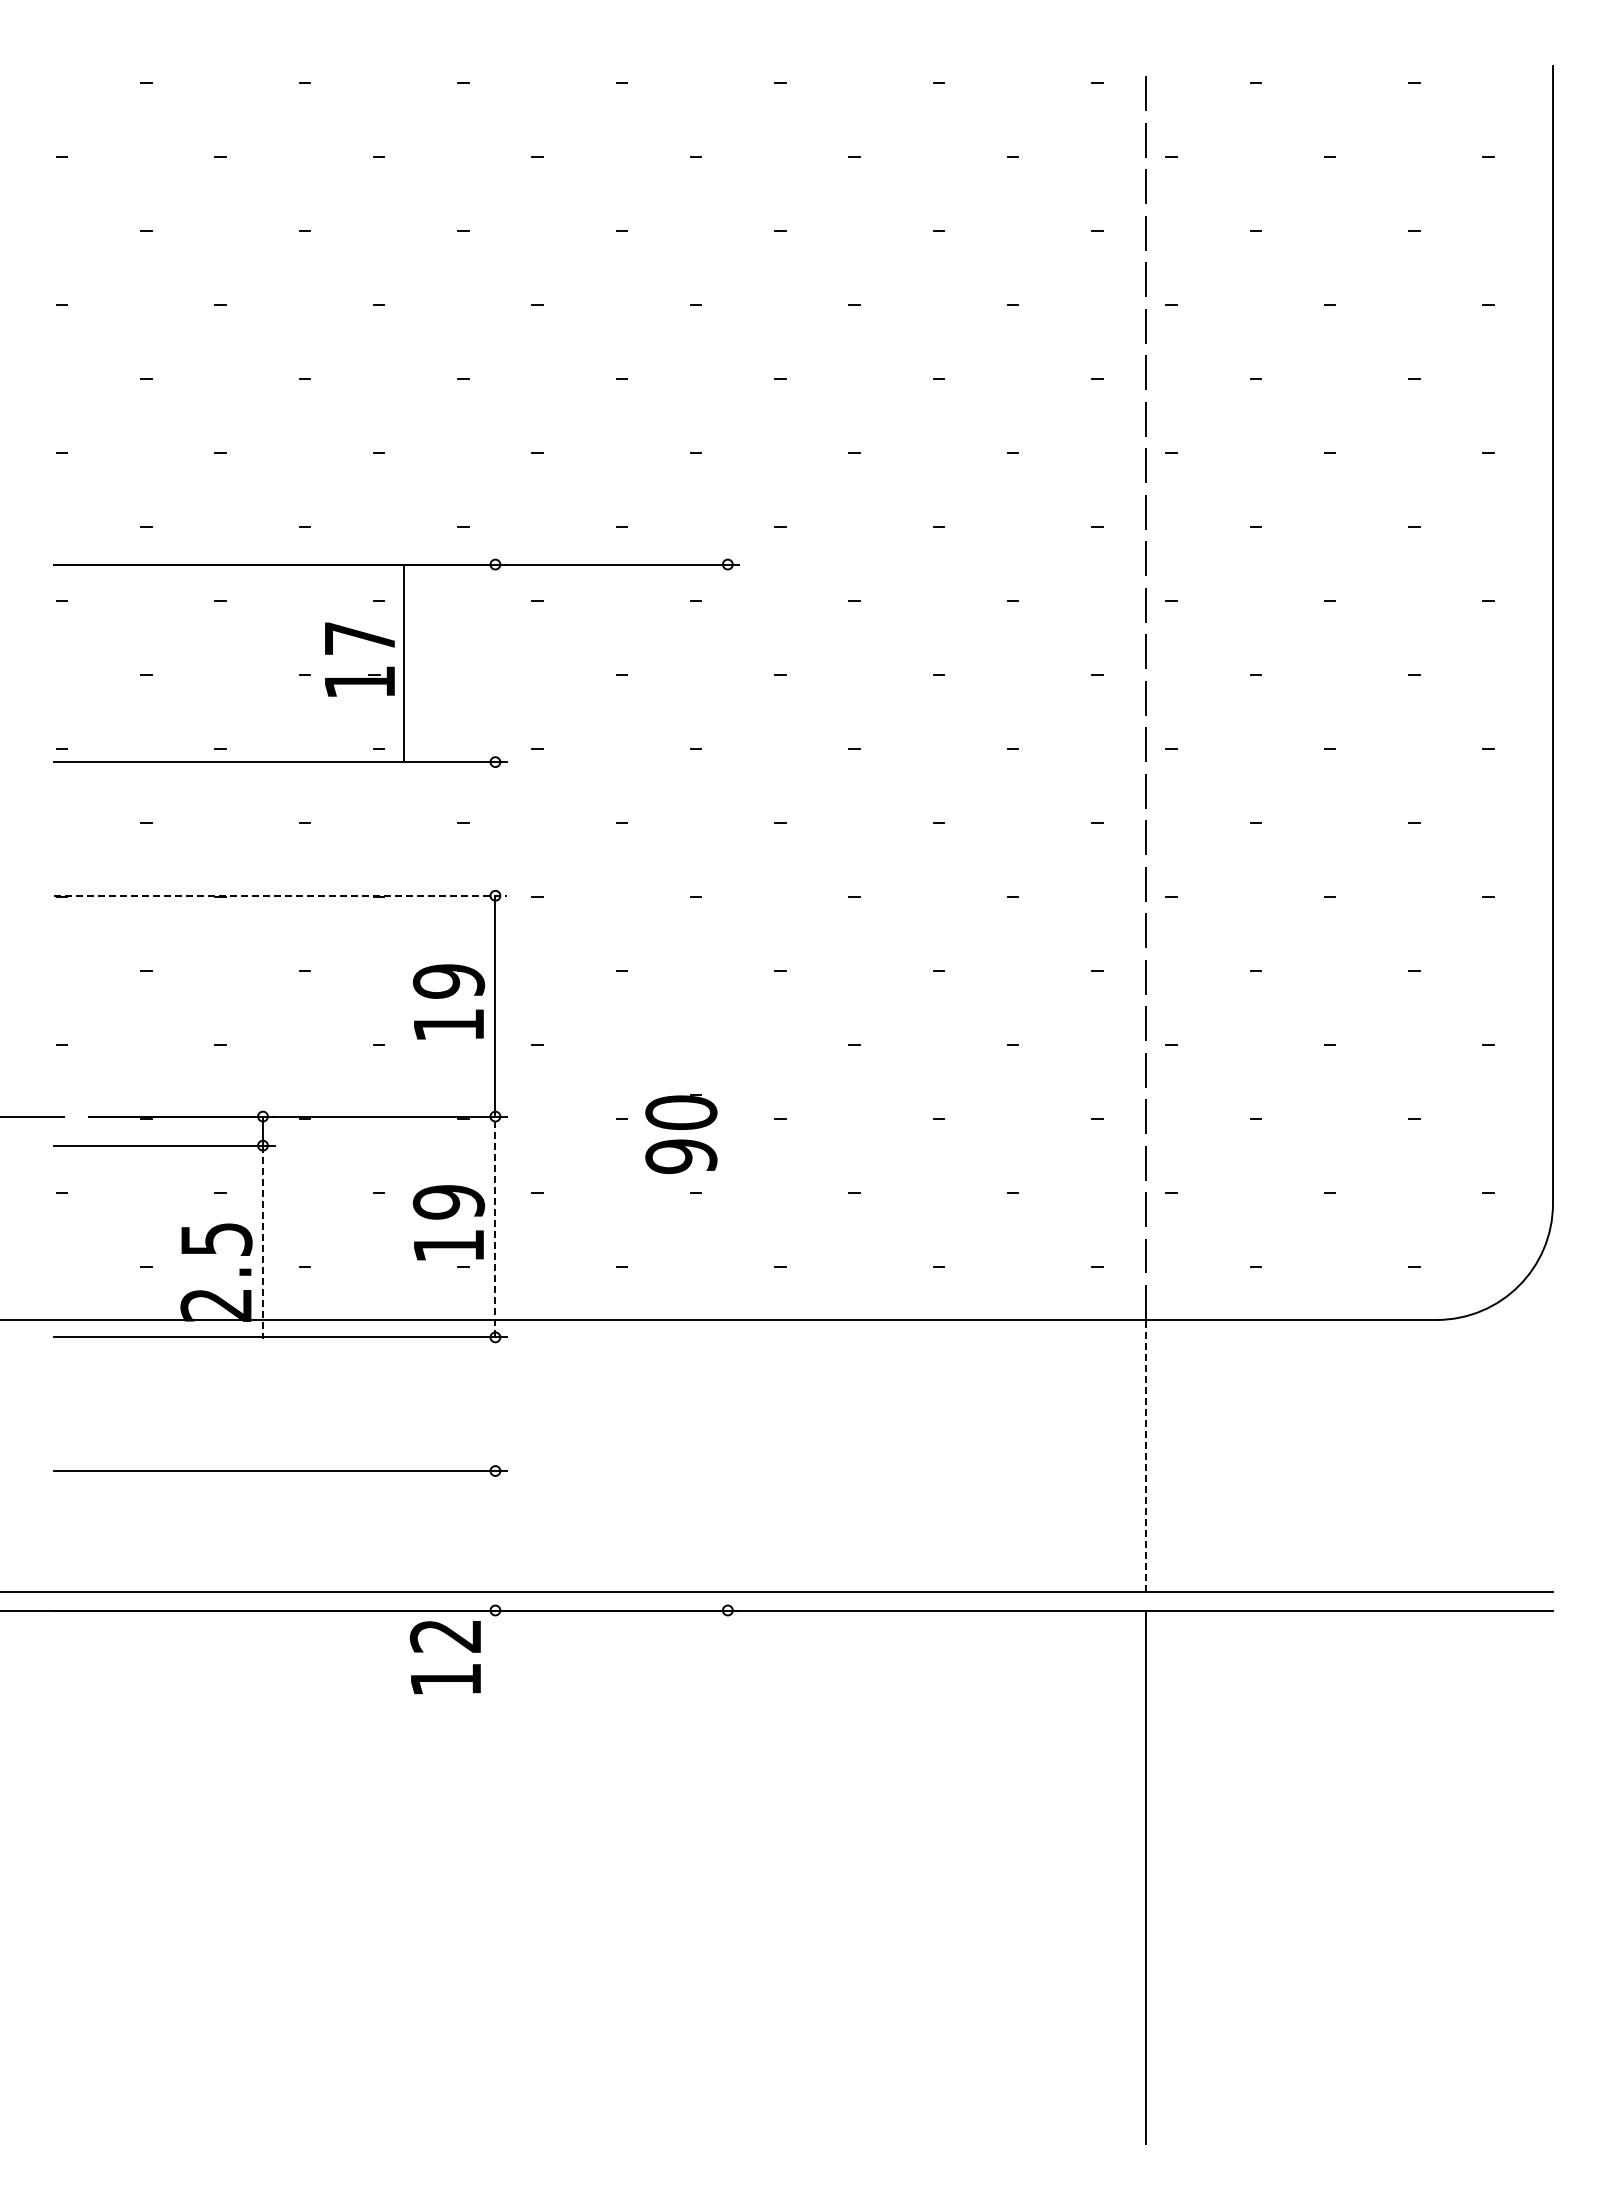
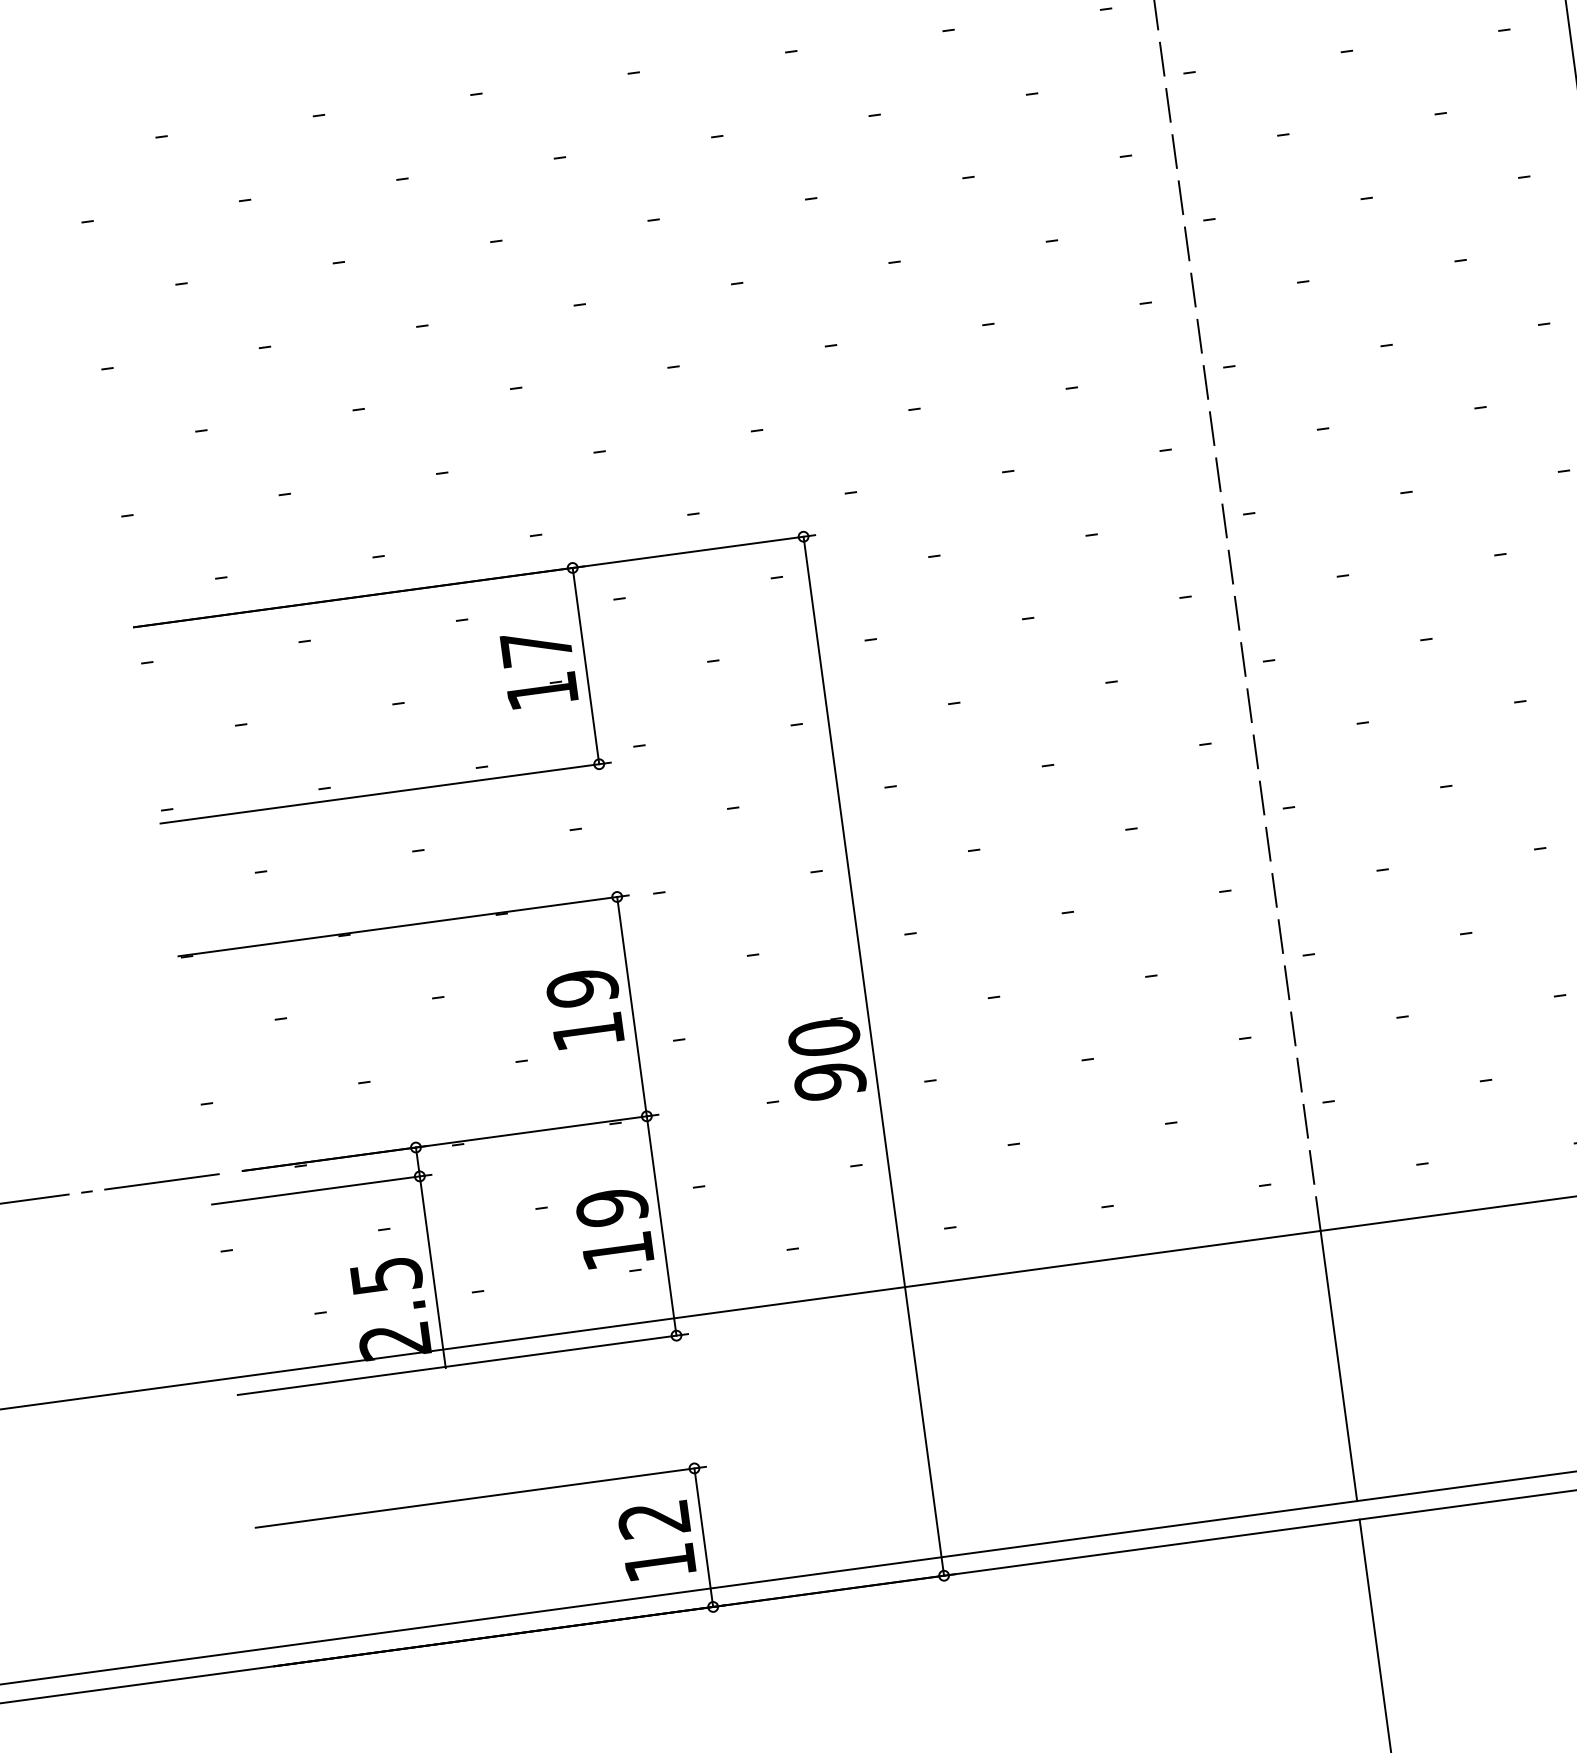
line: (404, 663) -> (586, 666), moved
part: (368, 674) -> (549, 682), moved
line: (280, 895) -> (403, 925), dashed -> solid
line: (727, 1087) -> (873, 1056), added
part: (681, 1133) -> (827, 1058), moved
line: (495, 1226) -> (661, 1225), dashed -> solid
line: (263, 1242) -> (433, 1272), dashed -> solid
line: (1146, 1455) -> (1339, 1365), dashed -> solid
line: (495, 1540) -> (703, 1537), added
text: (444, 1657) -> (655, 1540), moved

